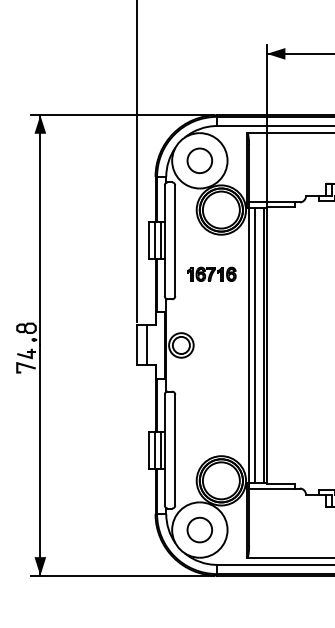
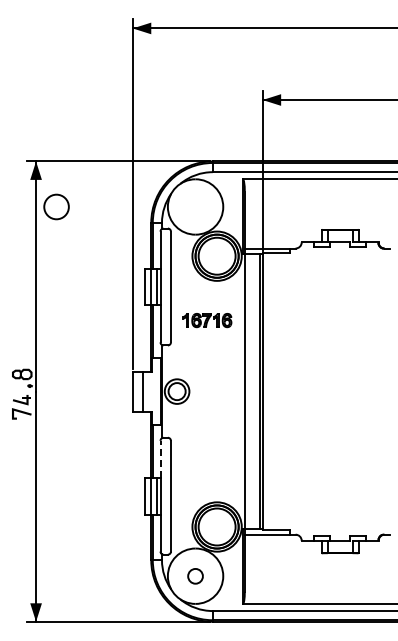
circle: (199, 160) -> (56, 206), moved
line: (254, 345) -> (250, 391), removed
line: (164, 412) -> (160, 458), solid -> dashed
circle: (199, 530) -> (195, 576), size x0.6

